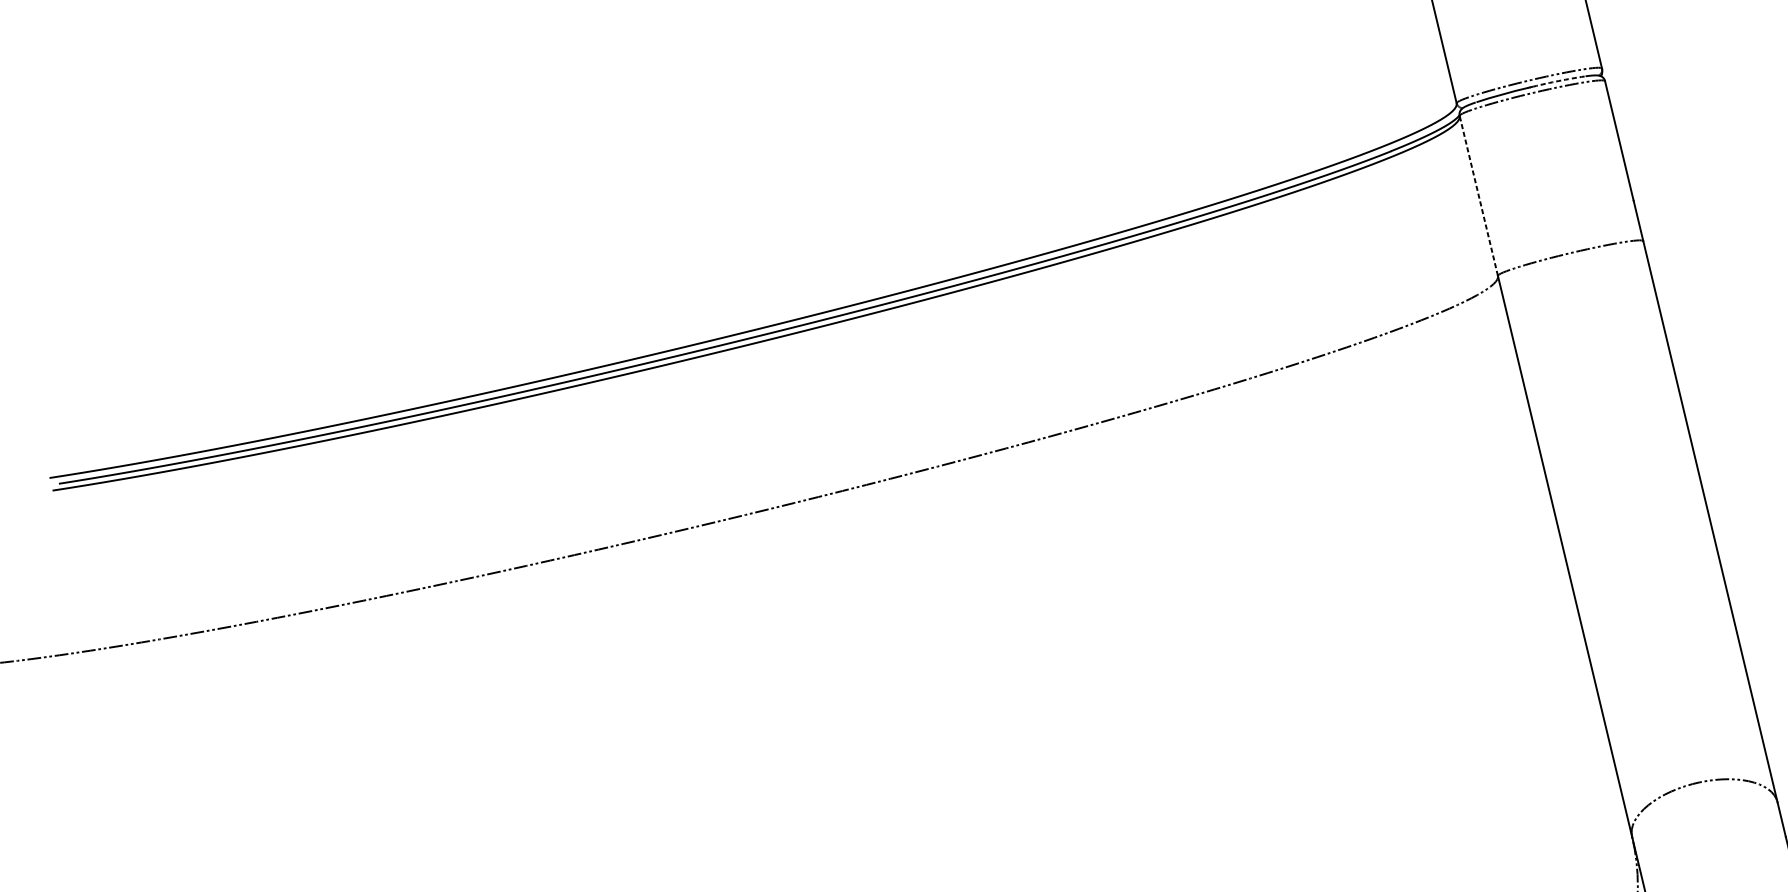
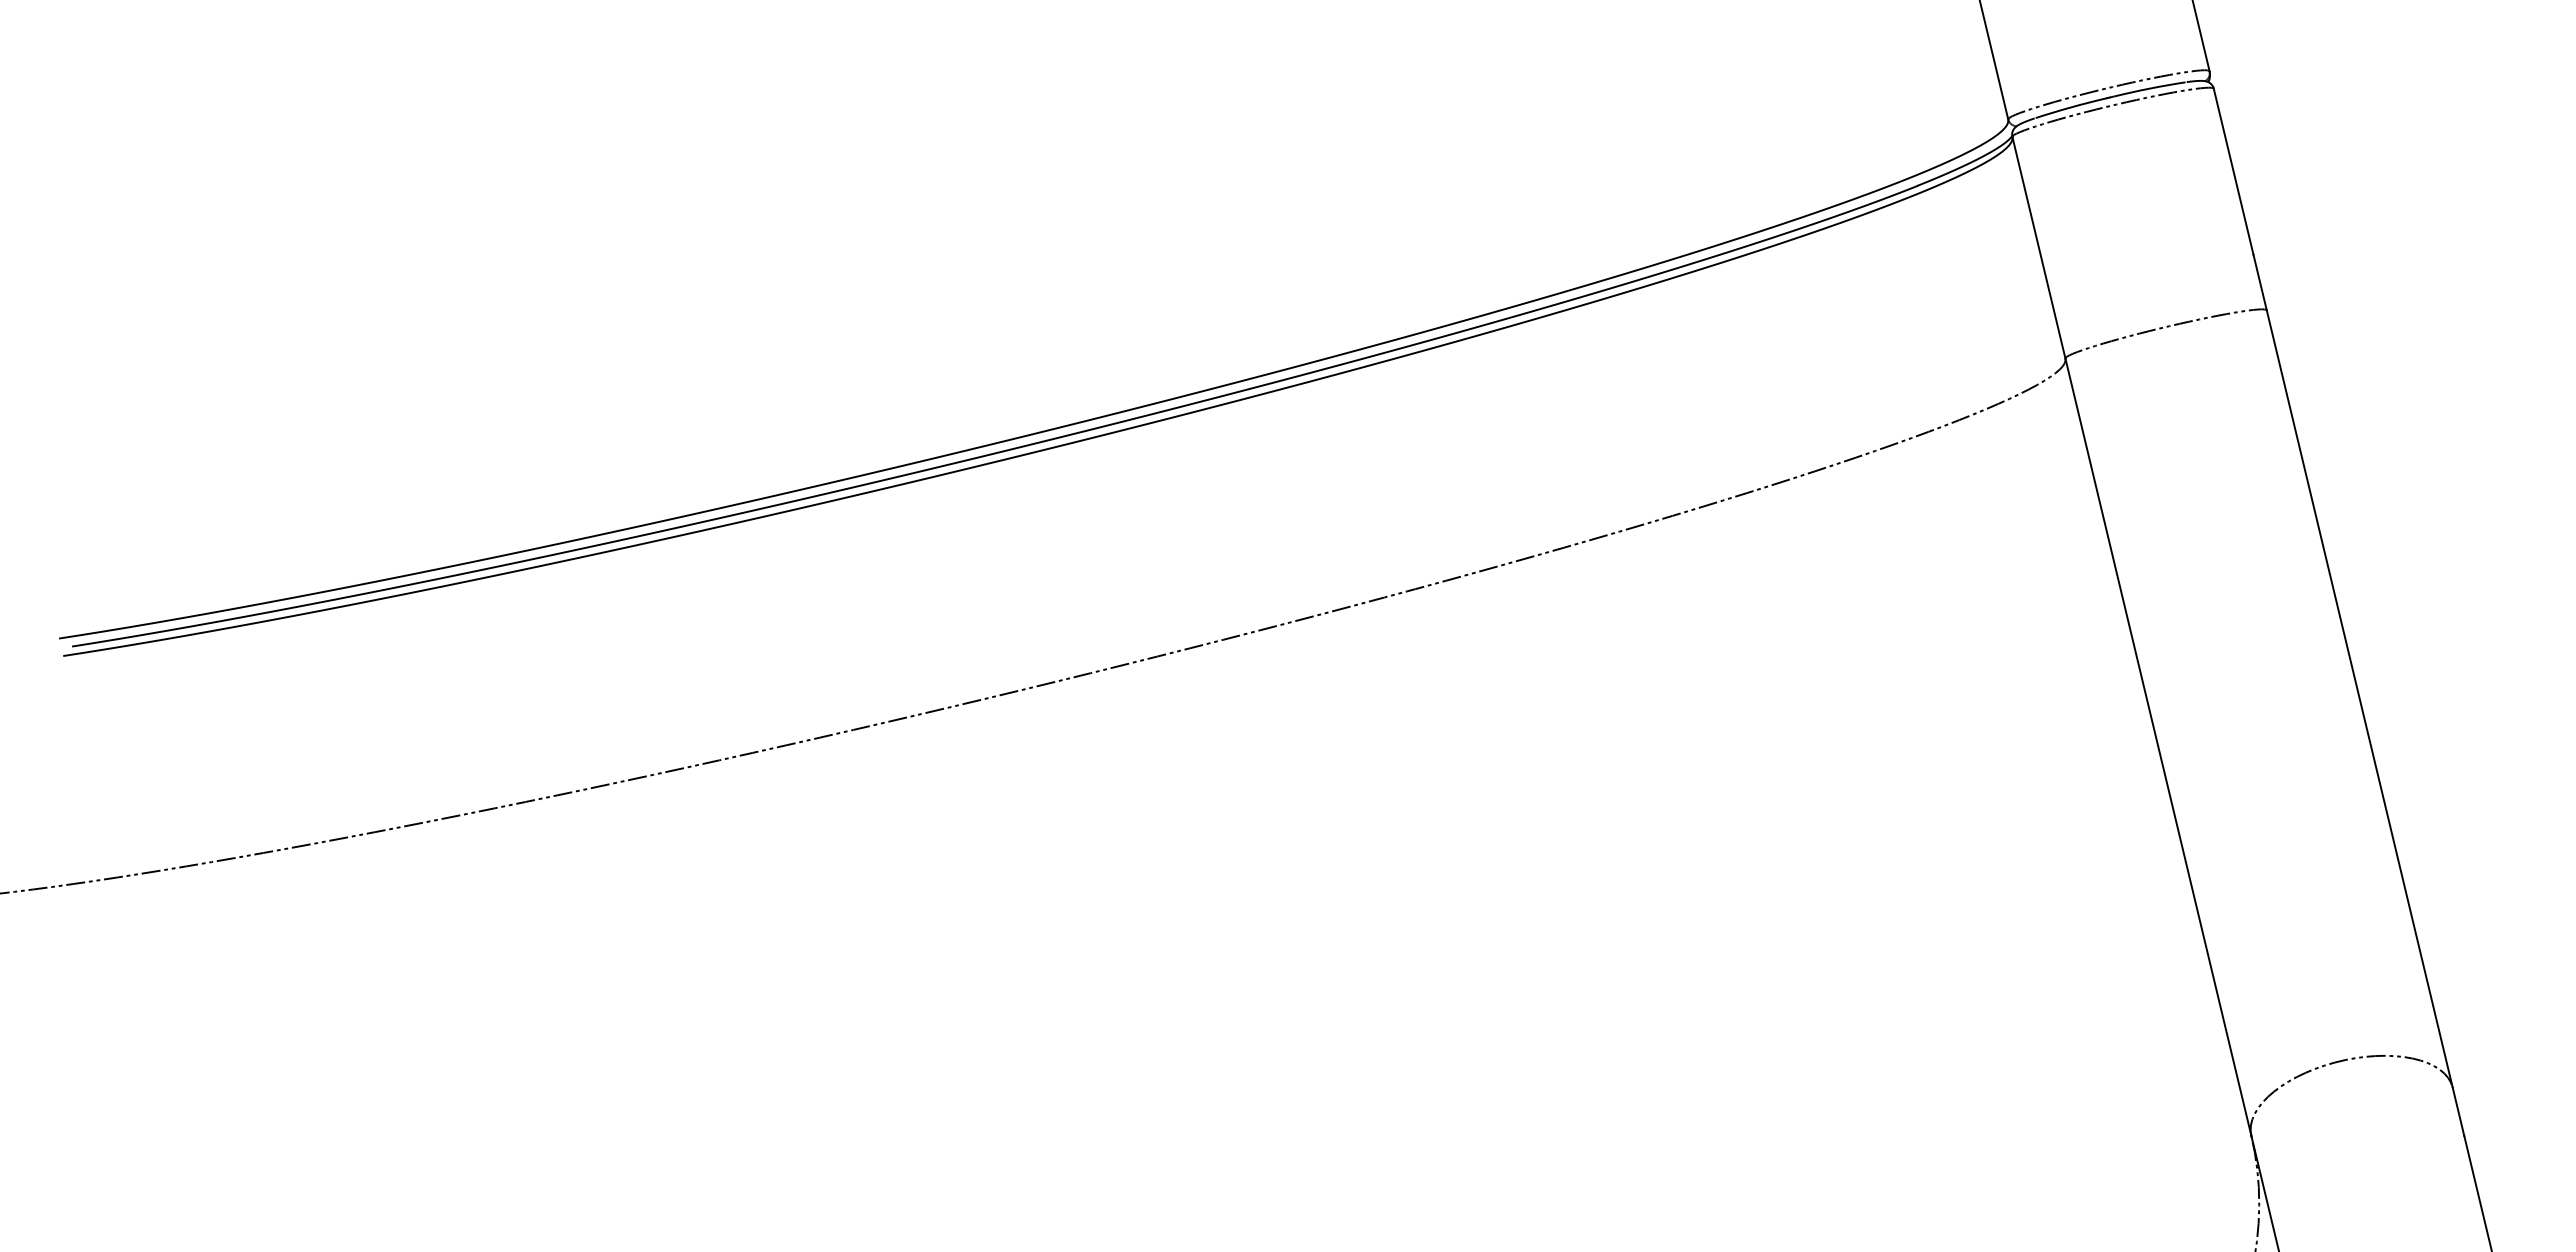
arc: (1558, 80) -> (2149, 88), dashed -> solid
line: (1478, 195) -> (2038, 247), dashed -> solid

